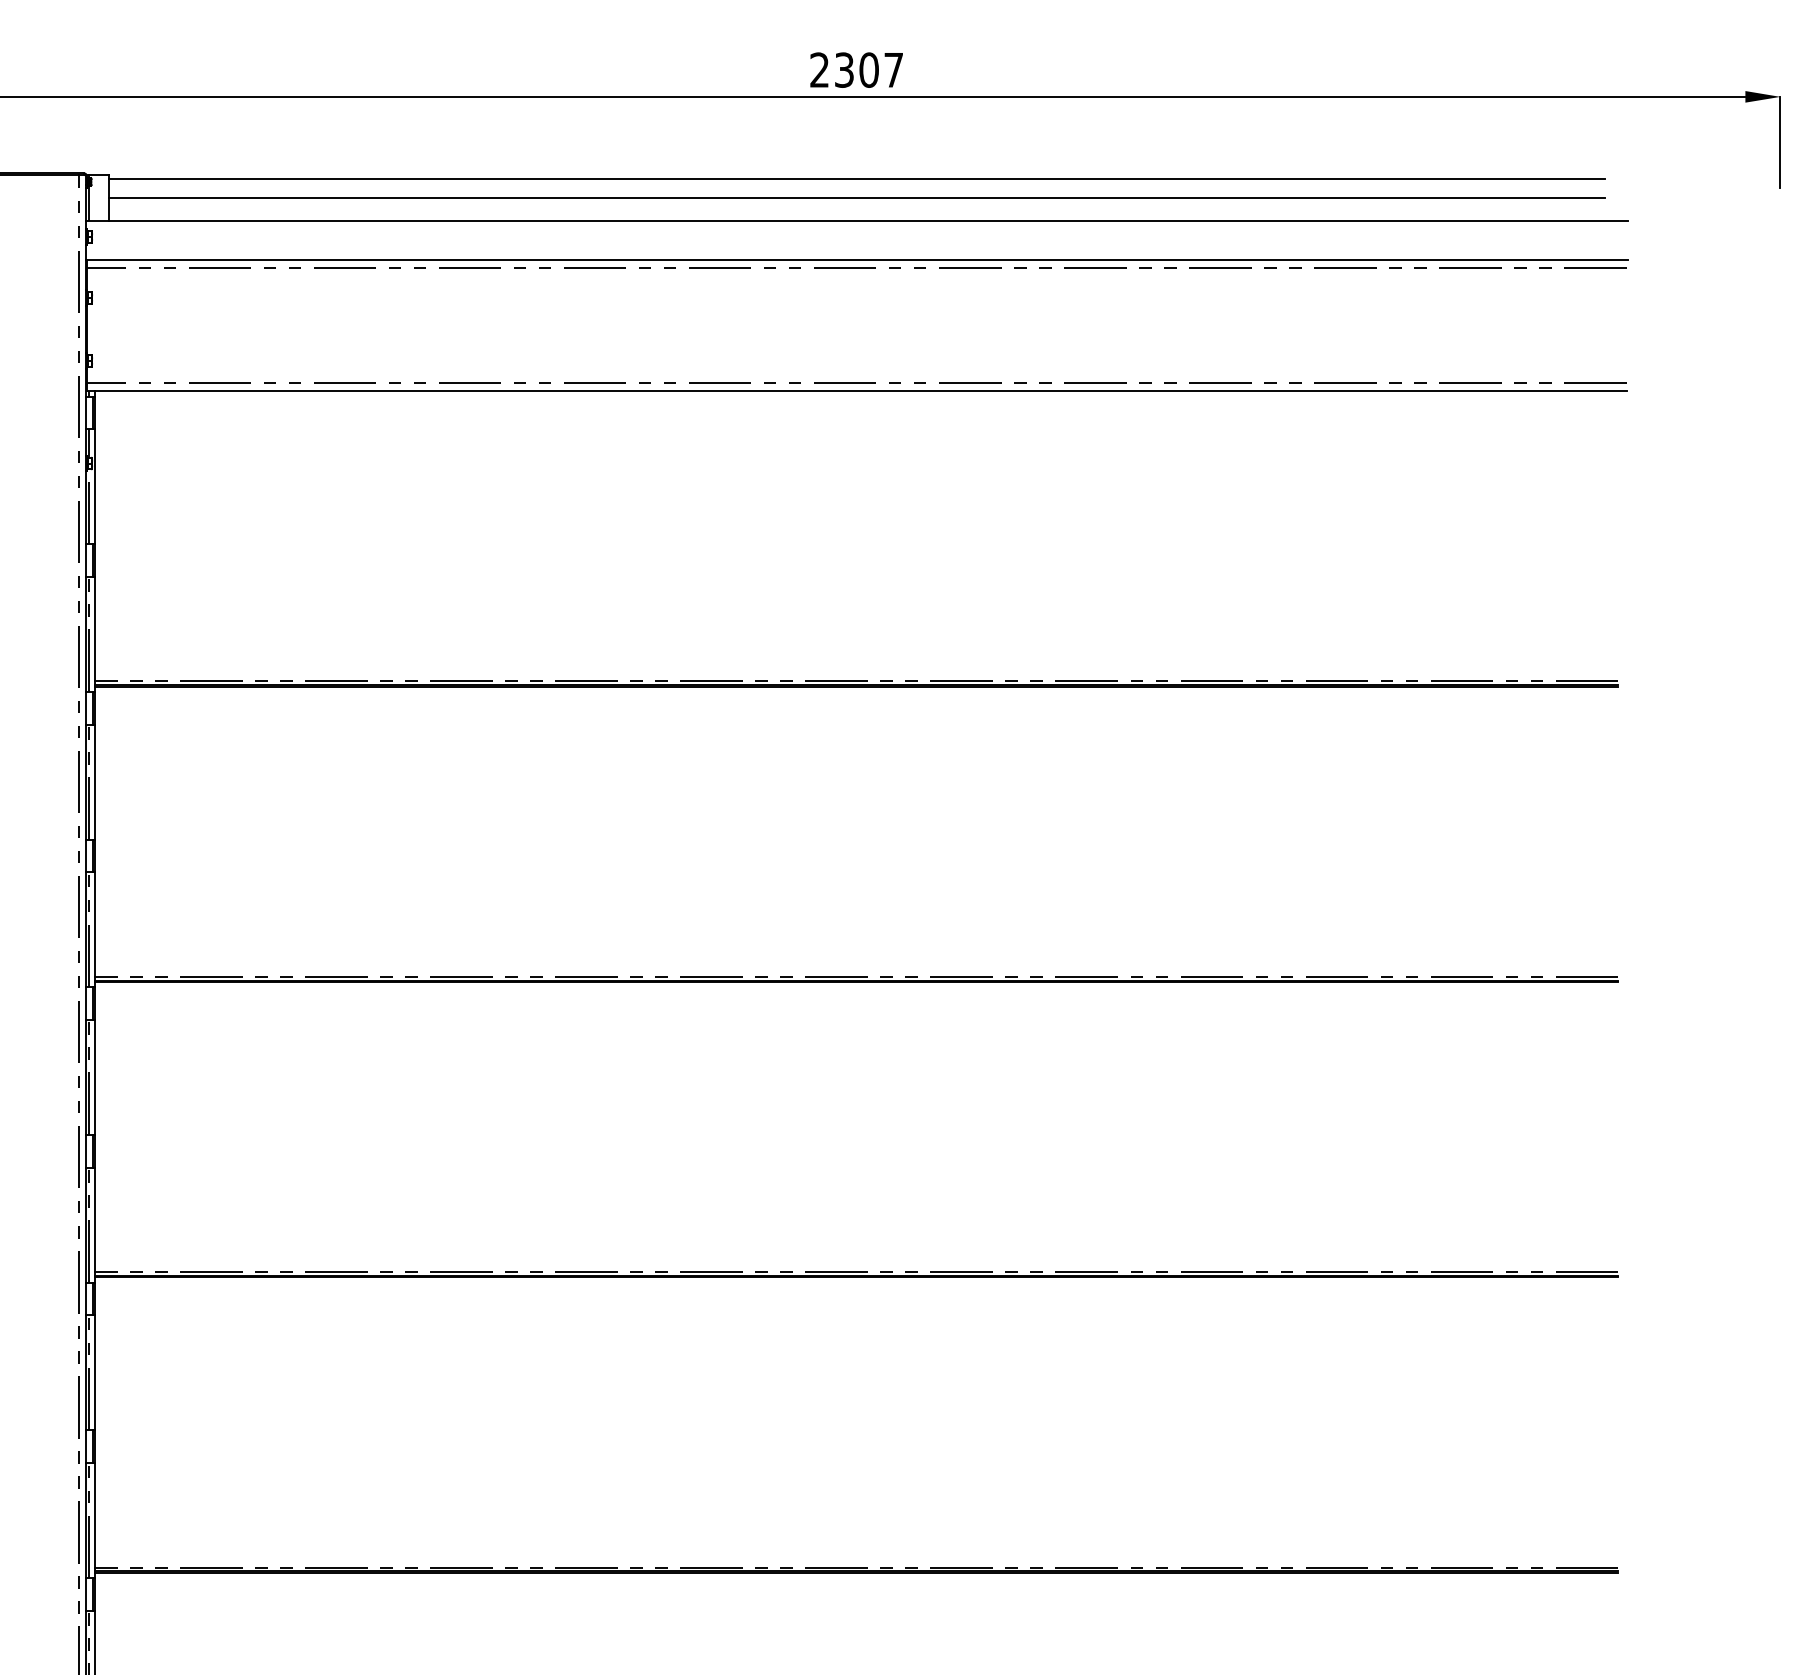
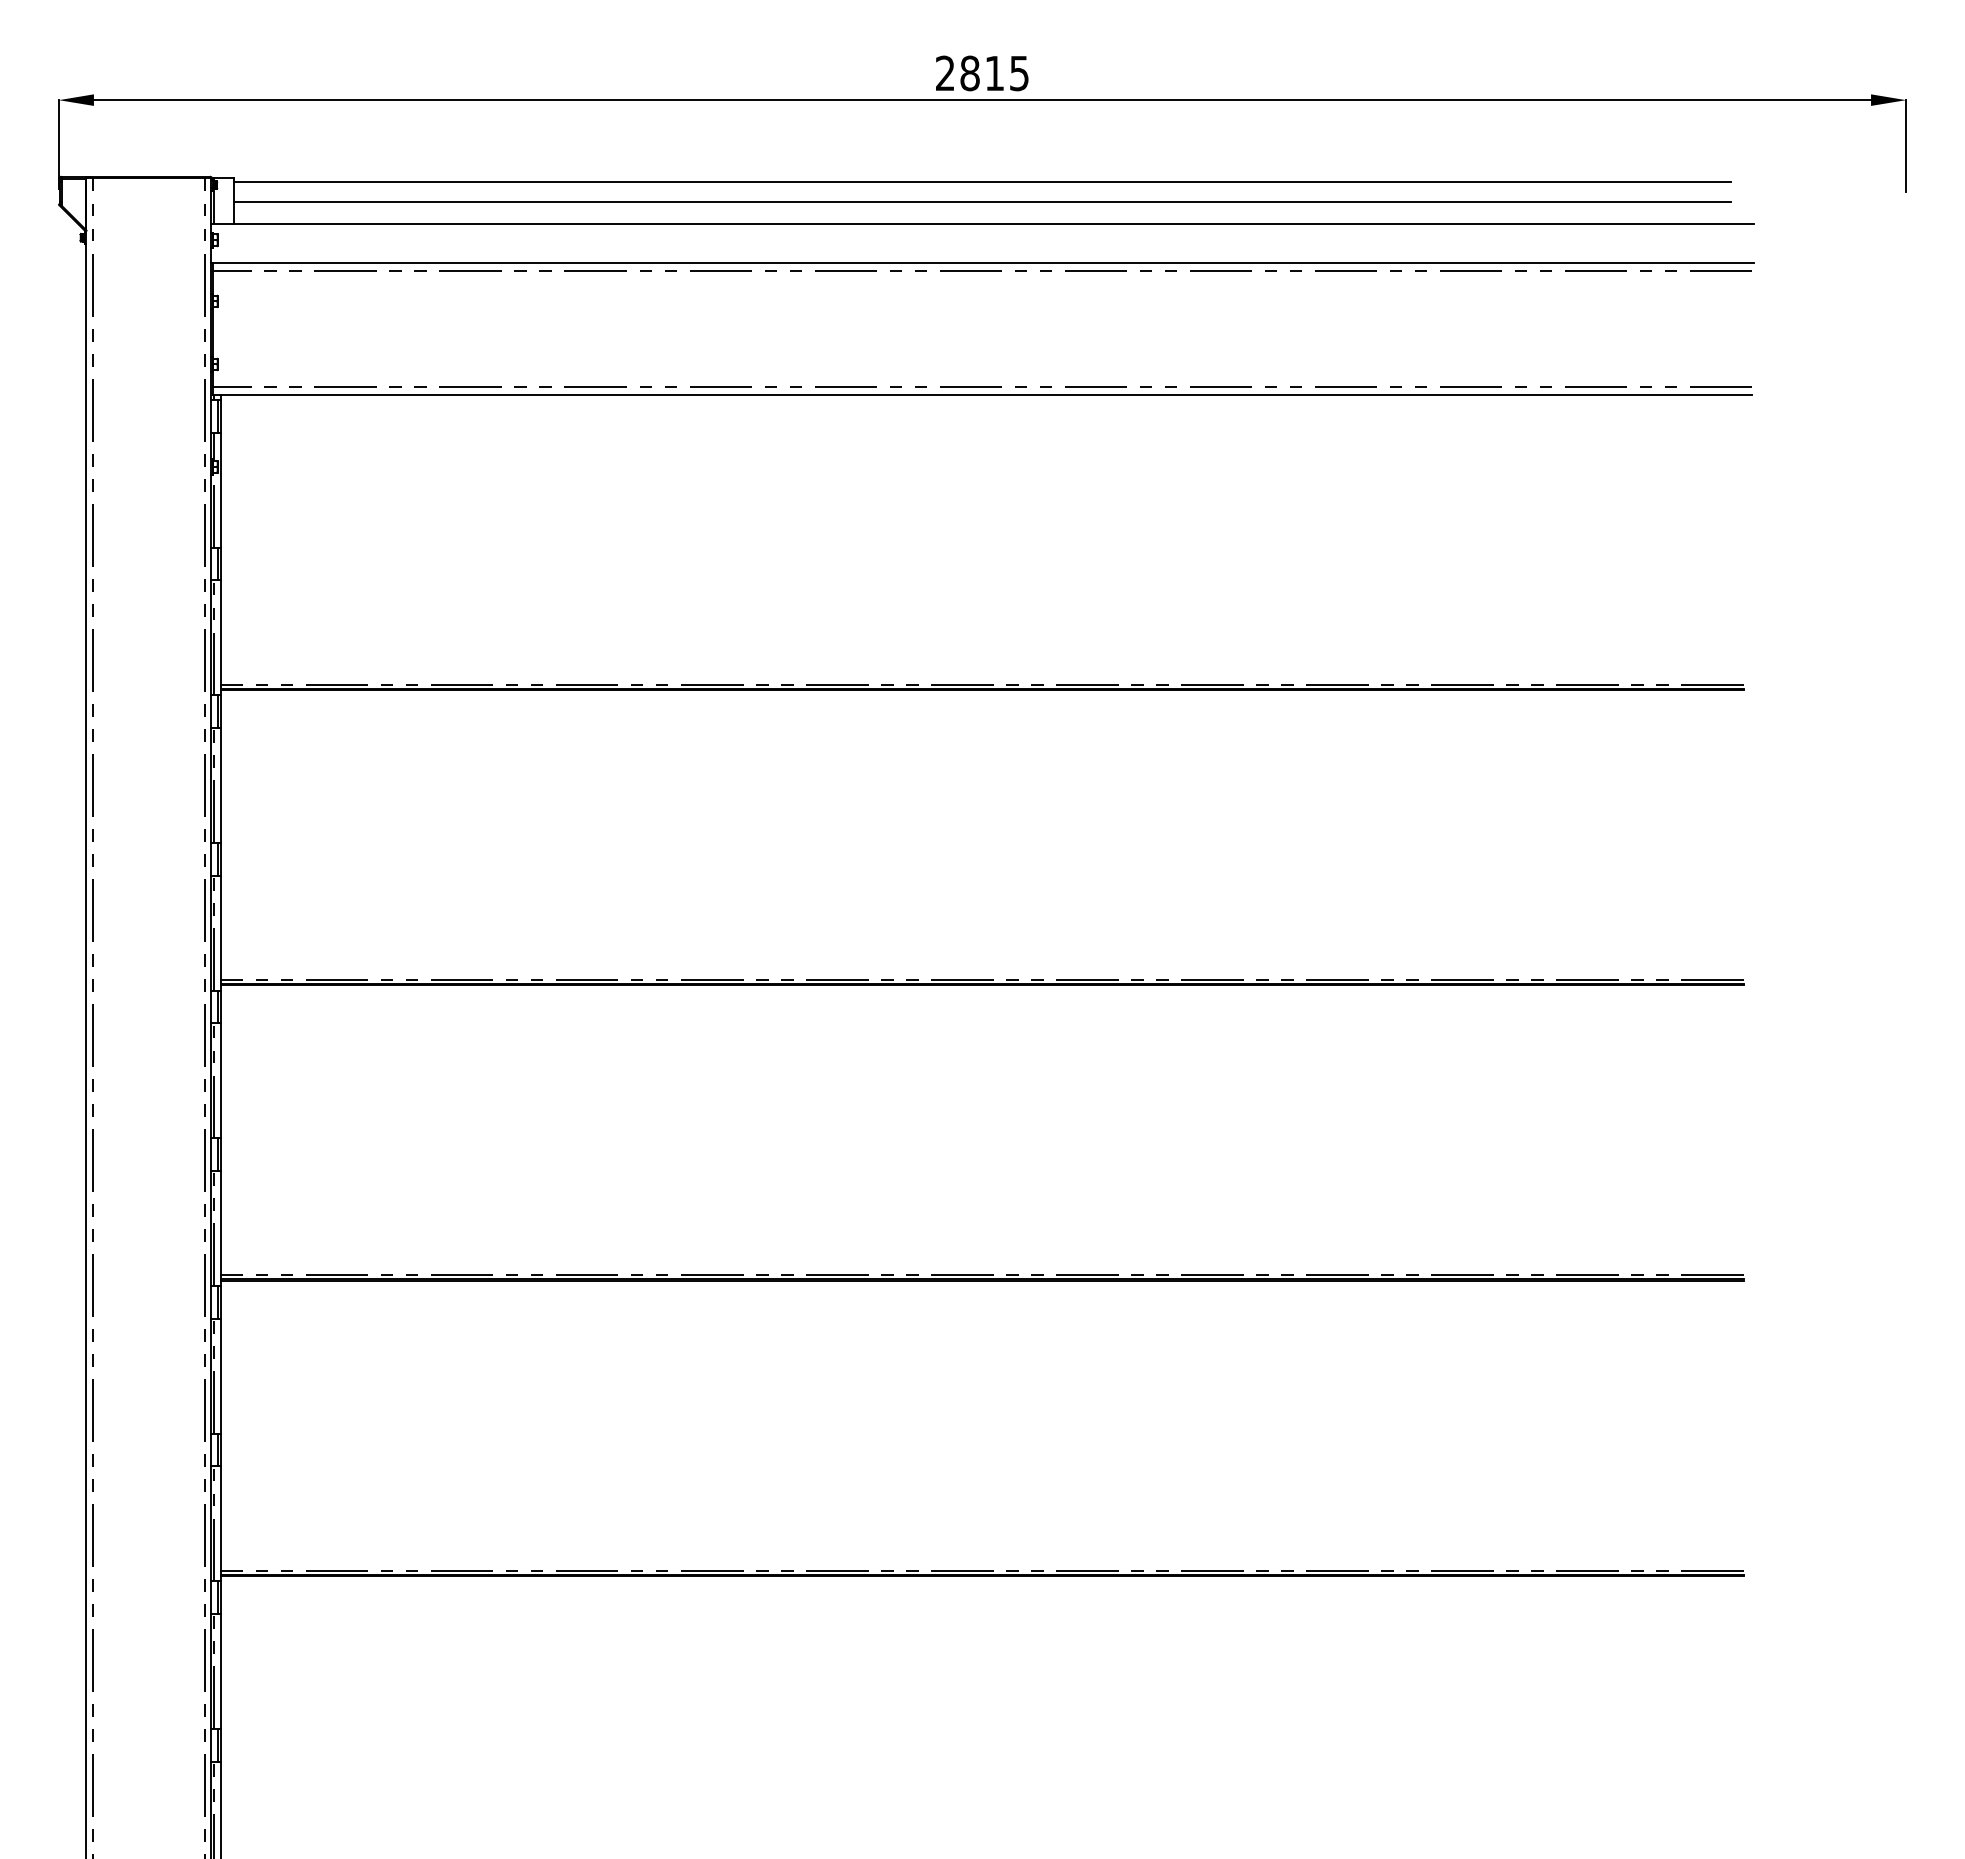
text: (868, 70) -> (994, 73), 2307 -> 2815

